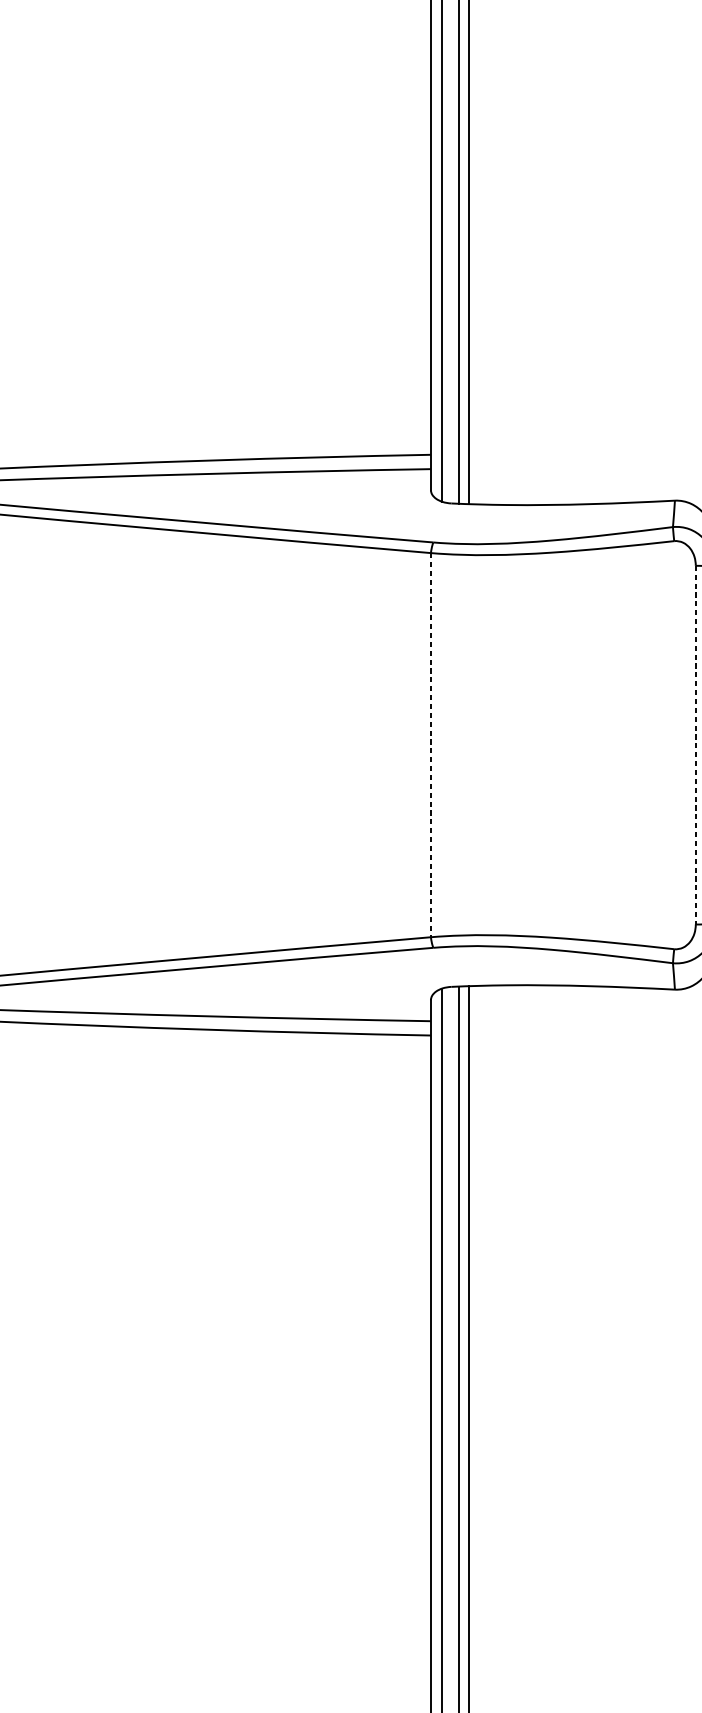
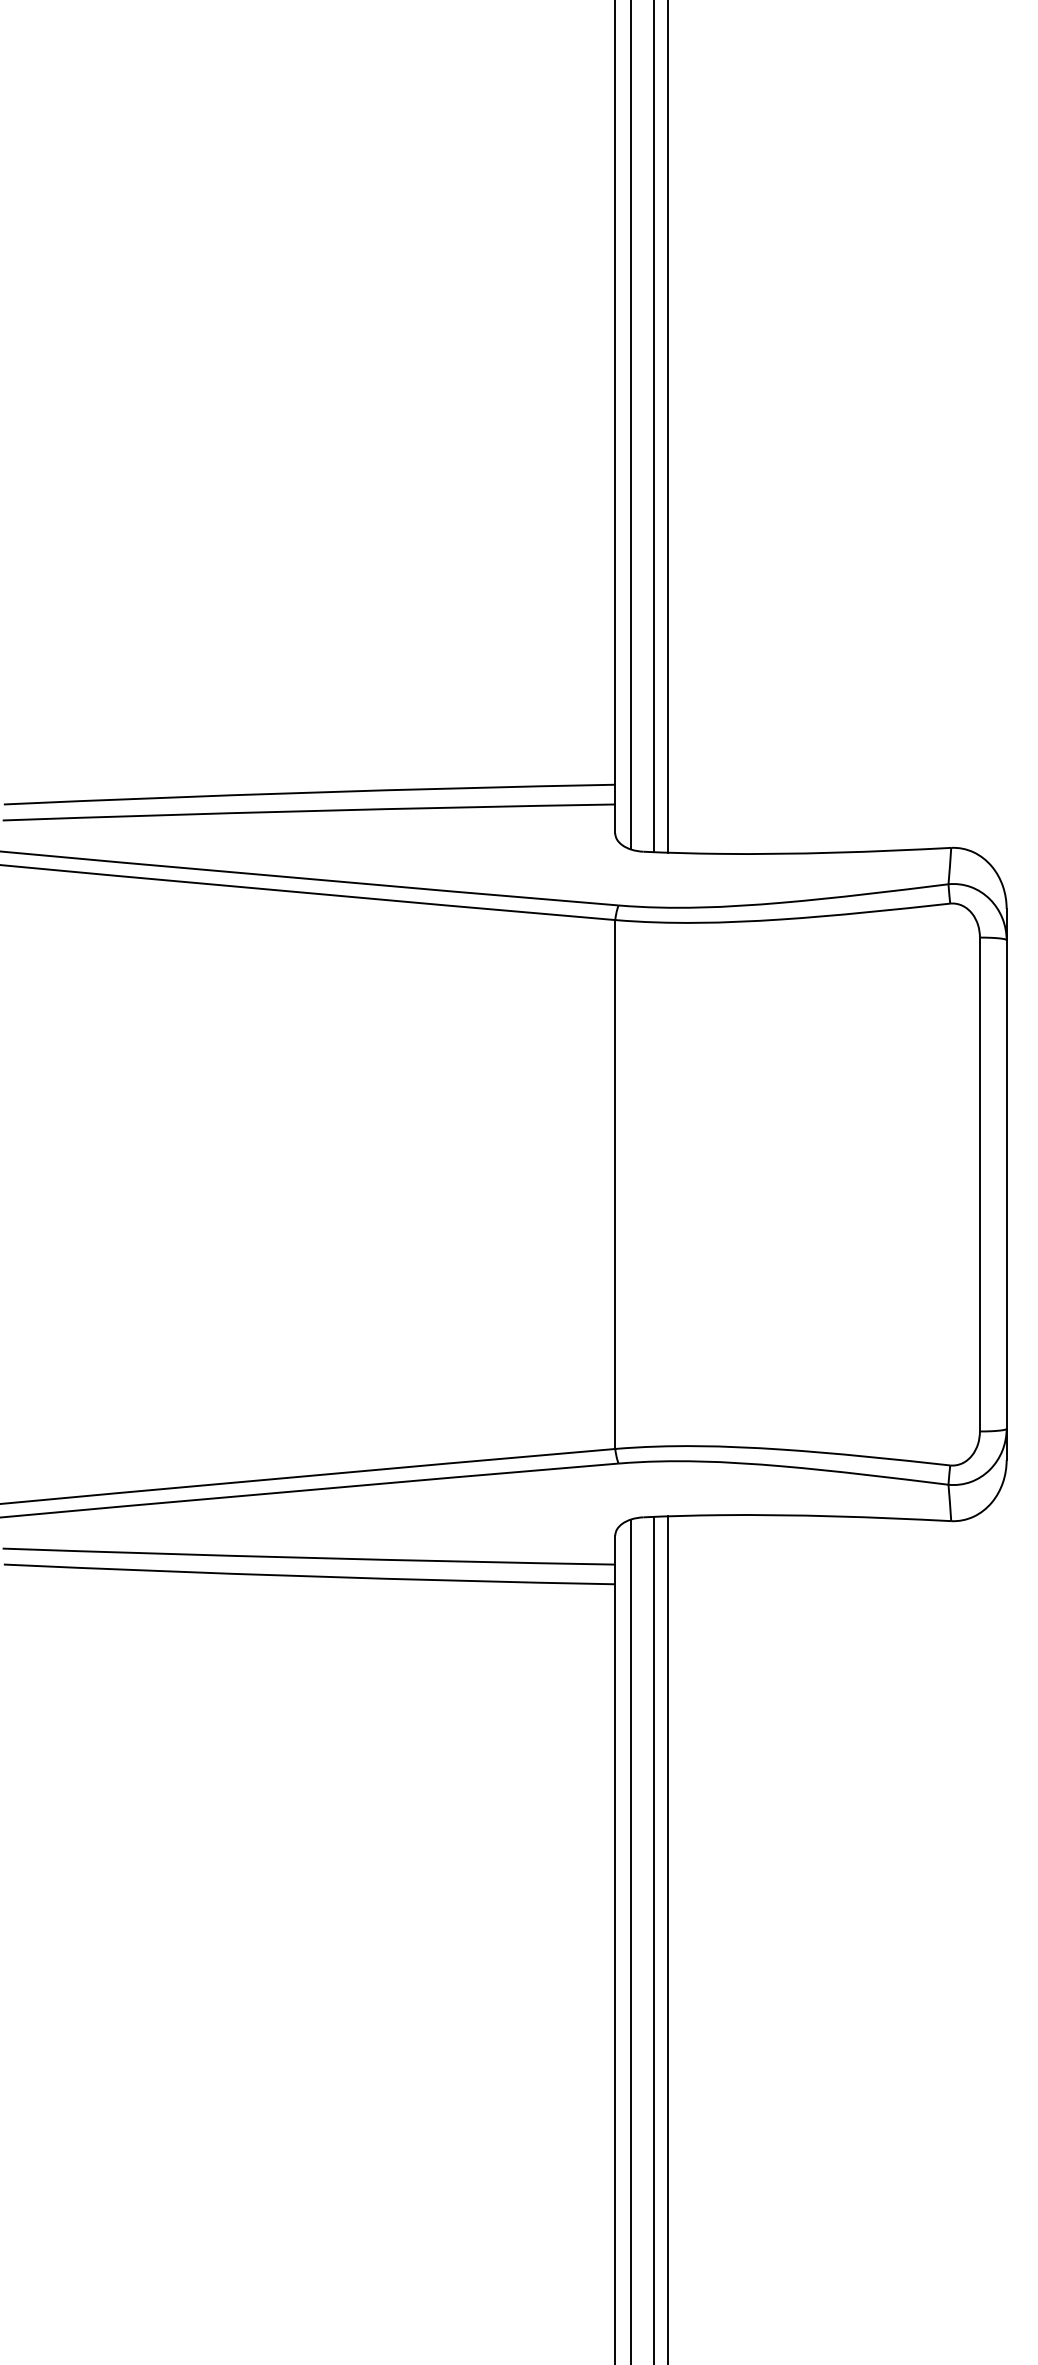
line: (431, 745) -> (615, 1185), dashed -> solid
line: (695, 745) -> (979, 1184), dashed -> solid

